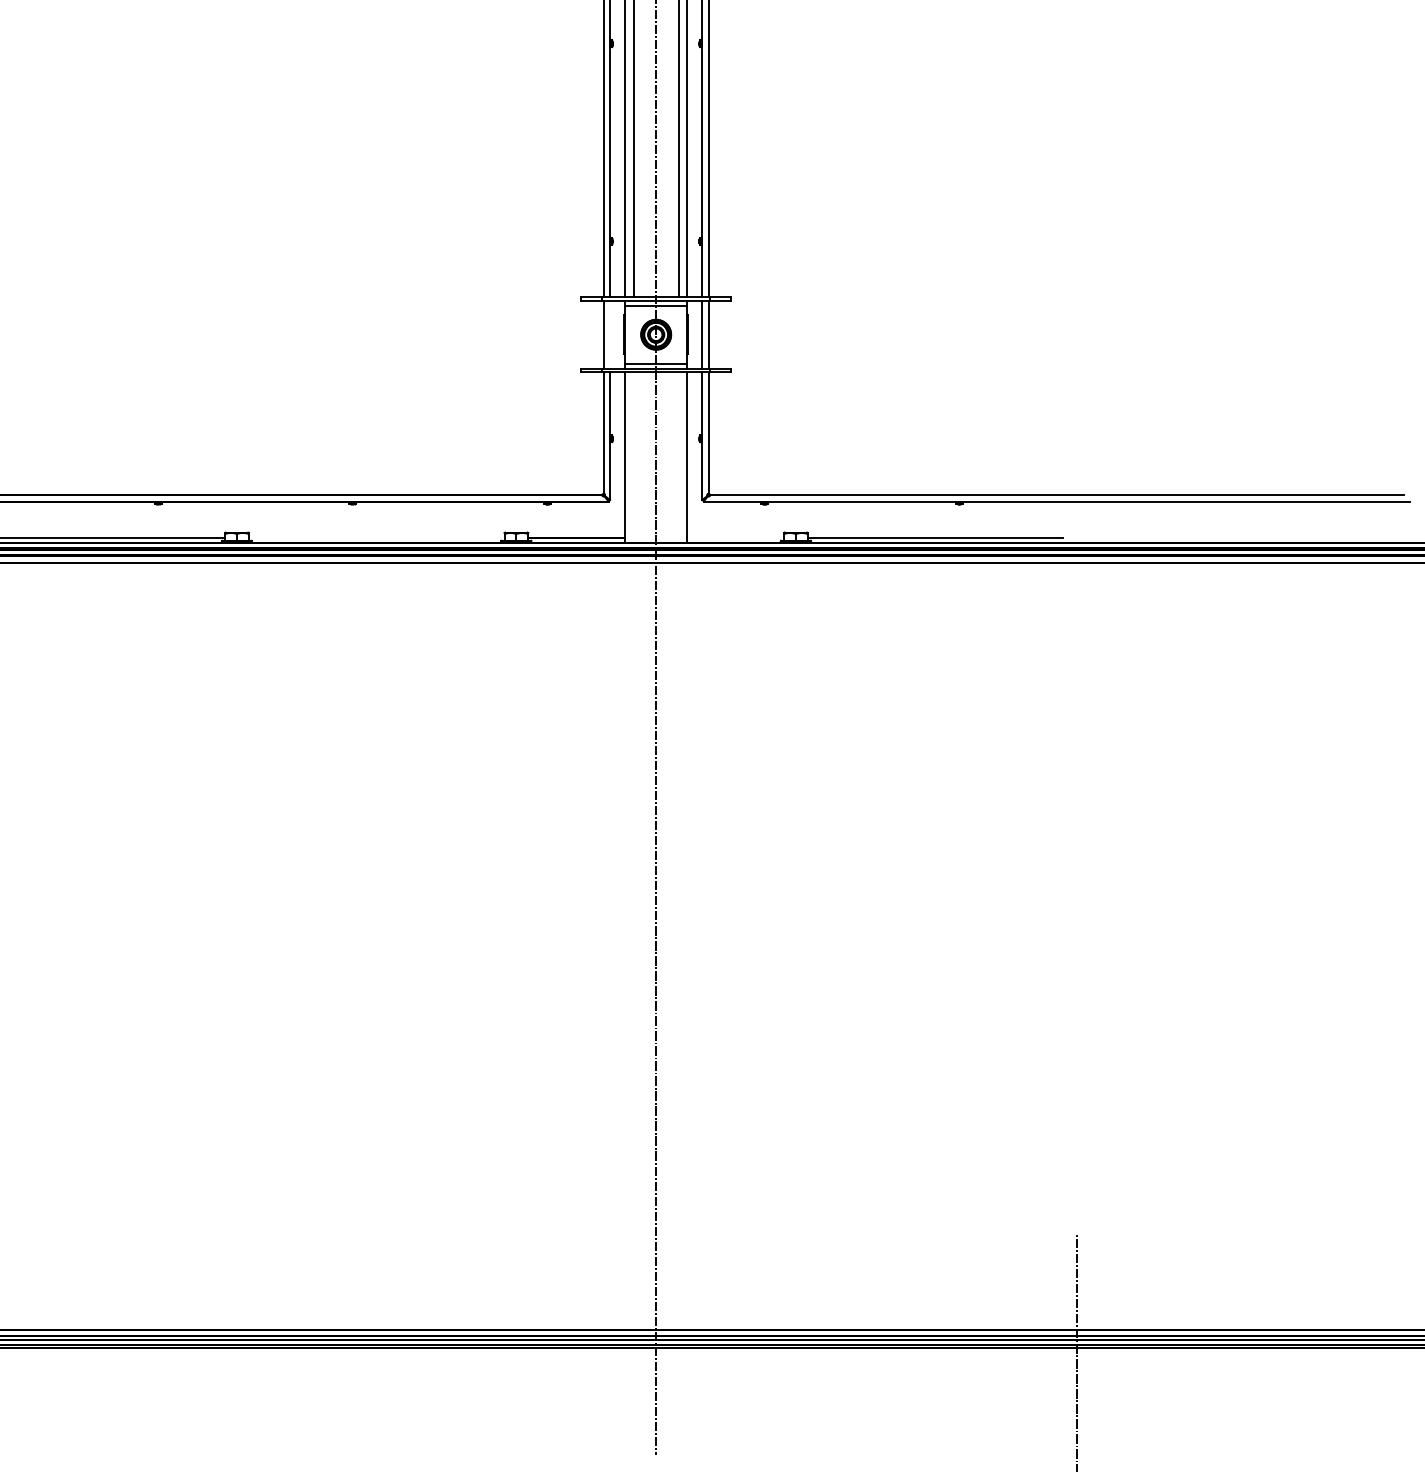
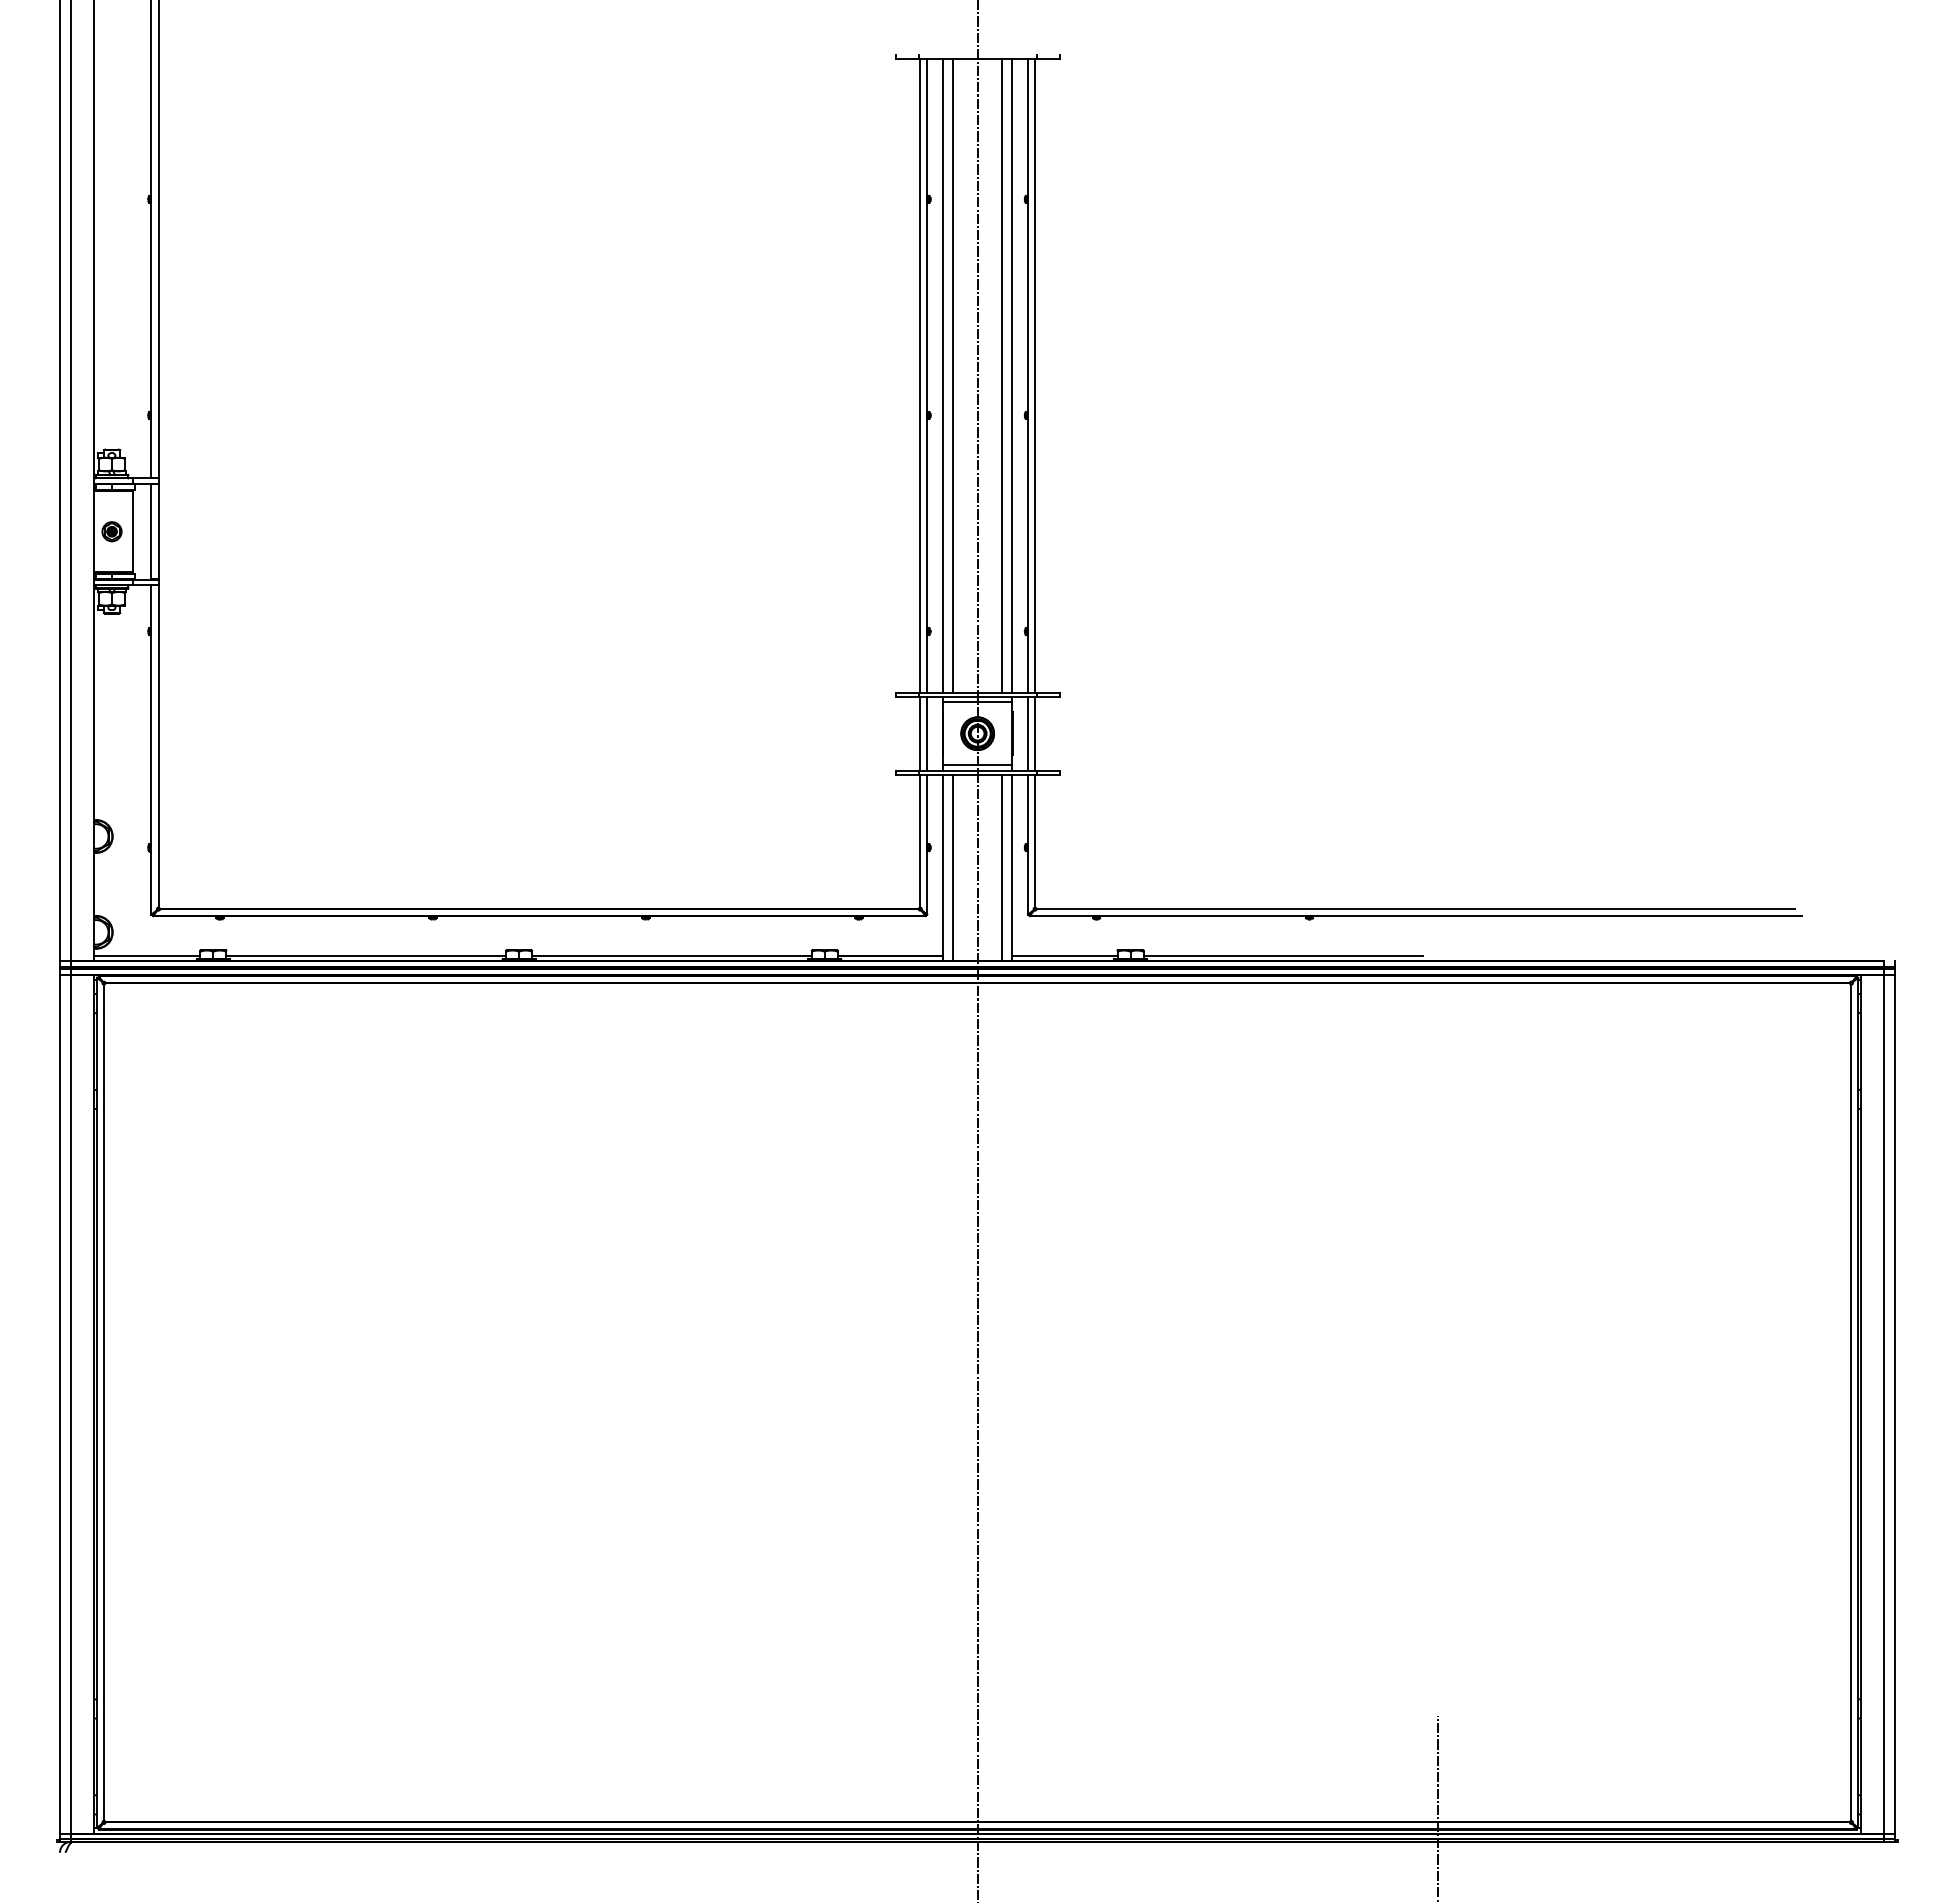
line: (610, 334) -> (927, 733), added
line: (634, 457) -> (953, 867), added
line: (678, 457) -> (1002, 867), added
line: (376, 537) -> (671, 955), added
line: (735, 537) -> (1064, 955), added

